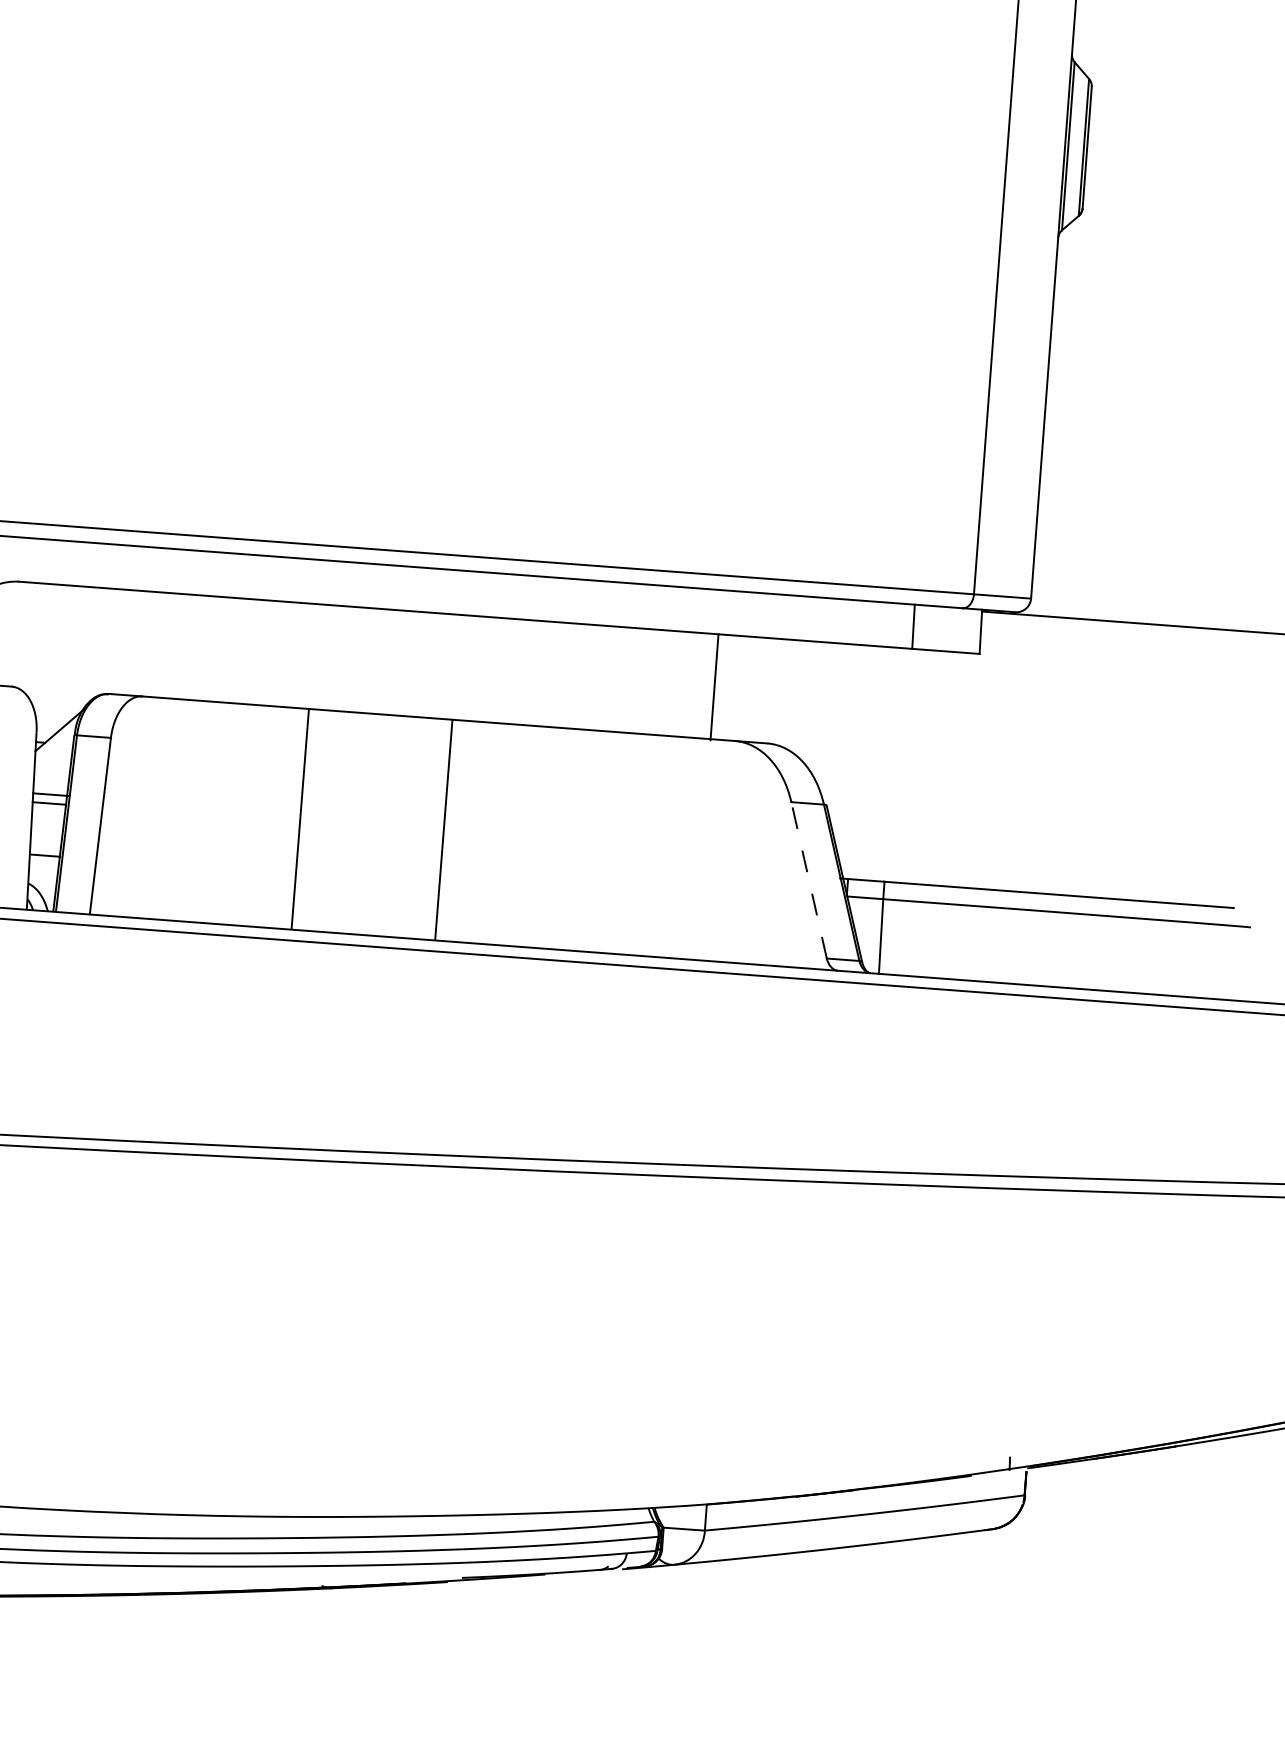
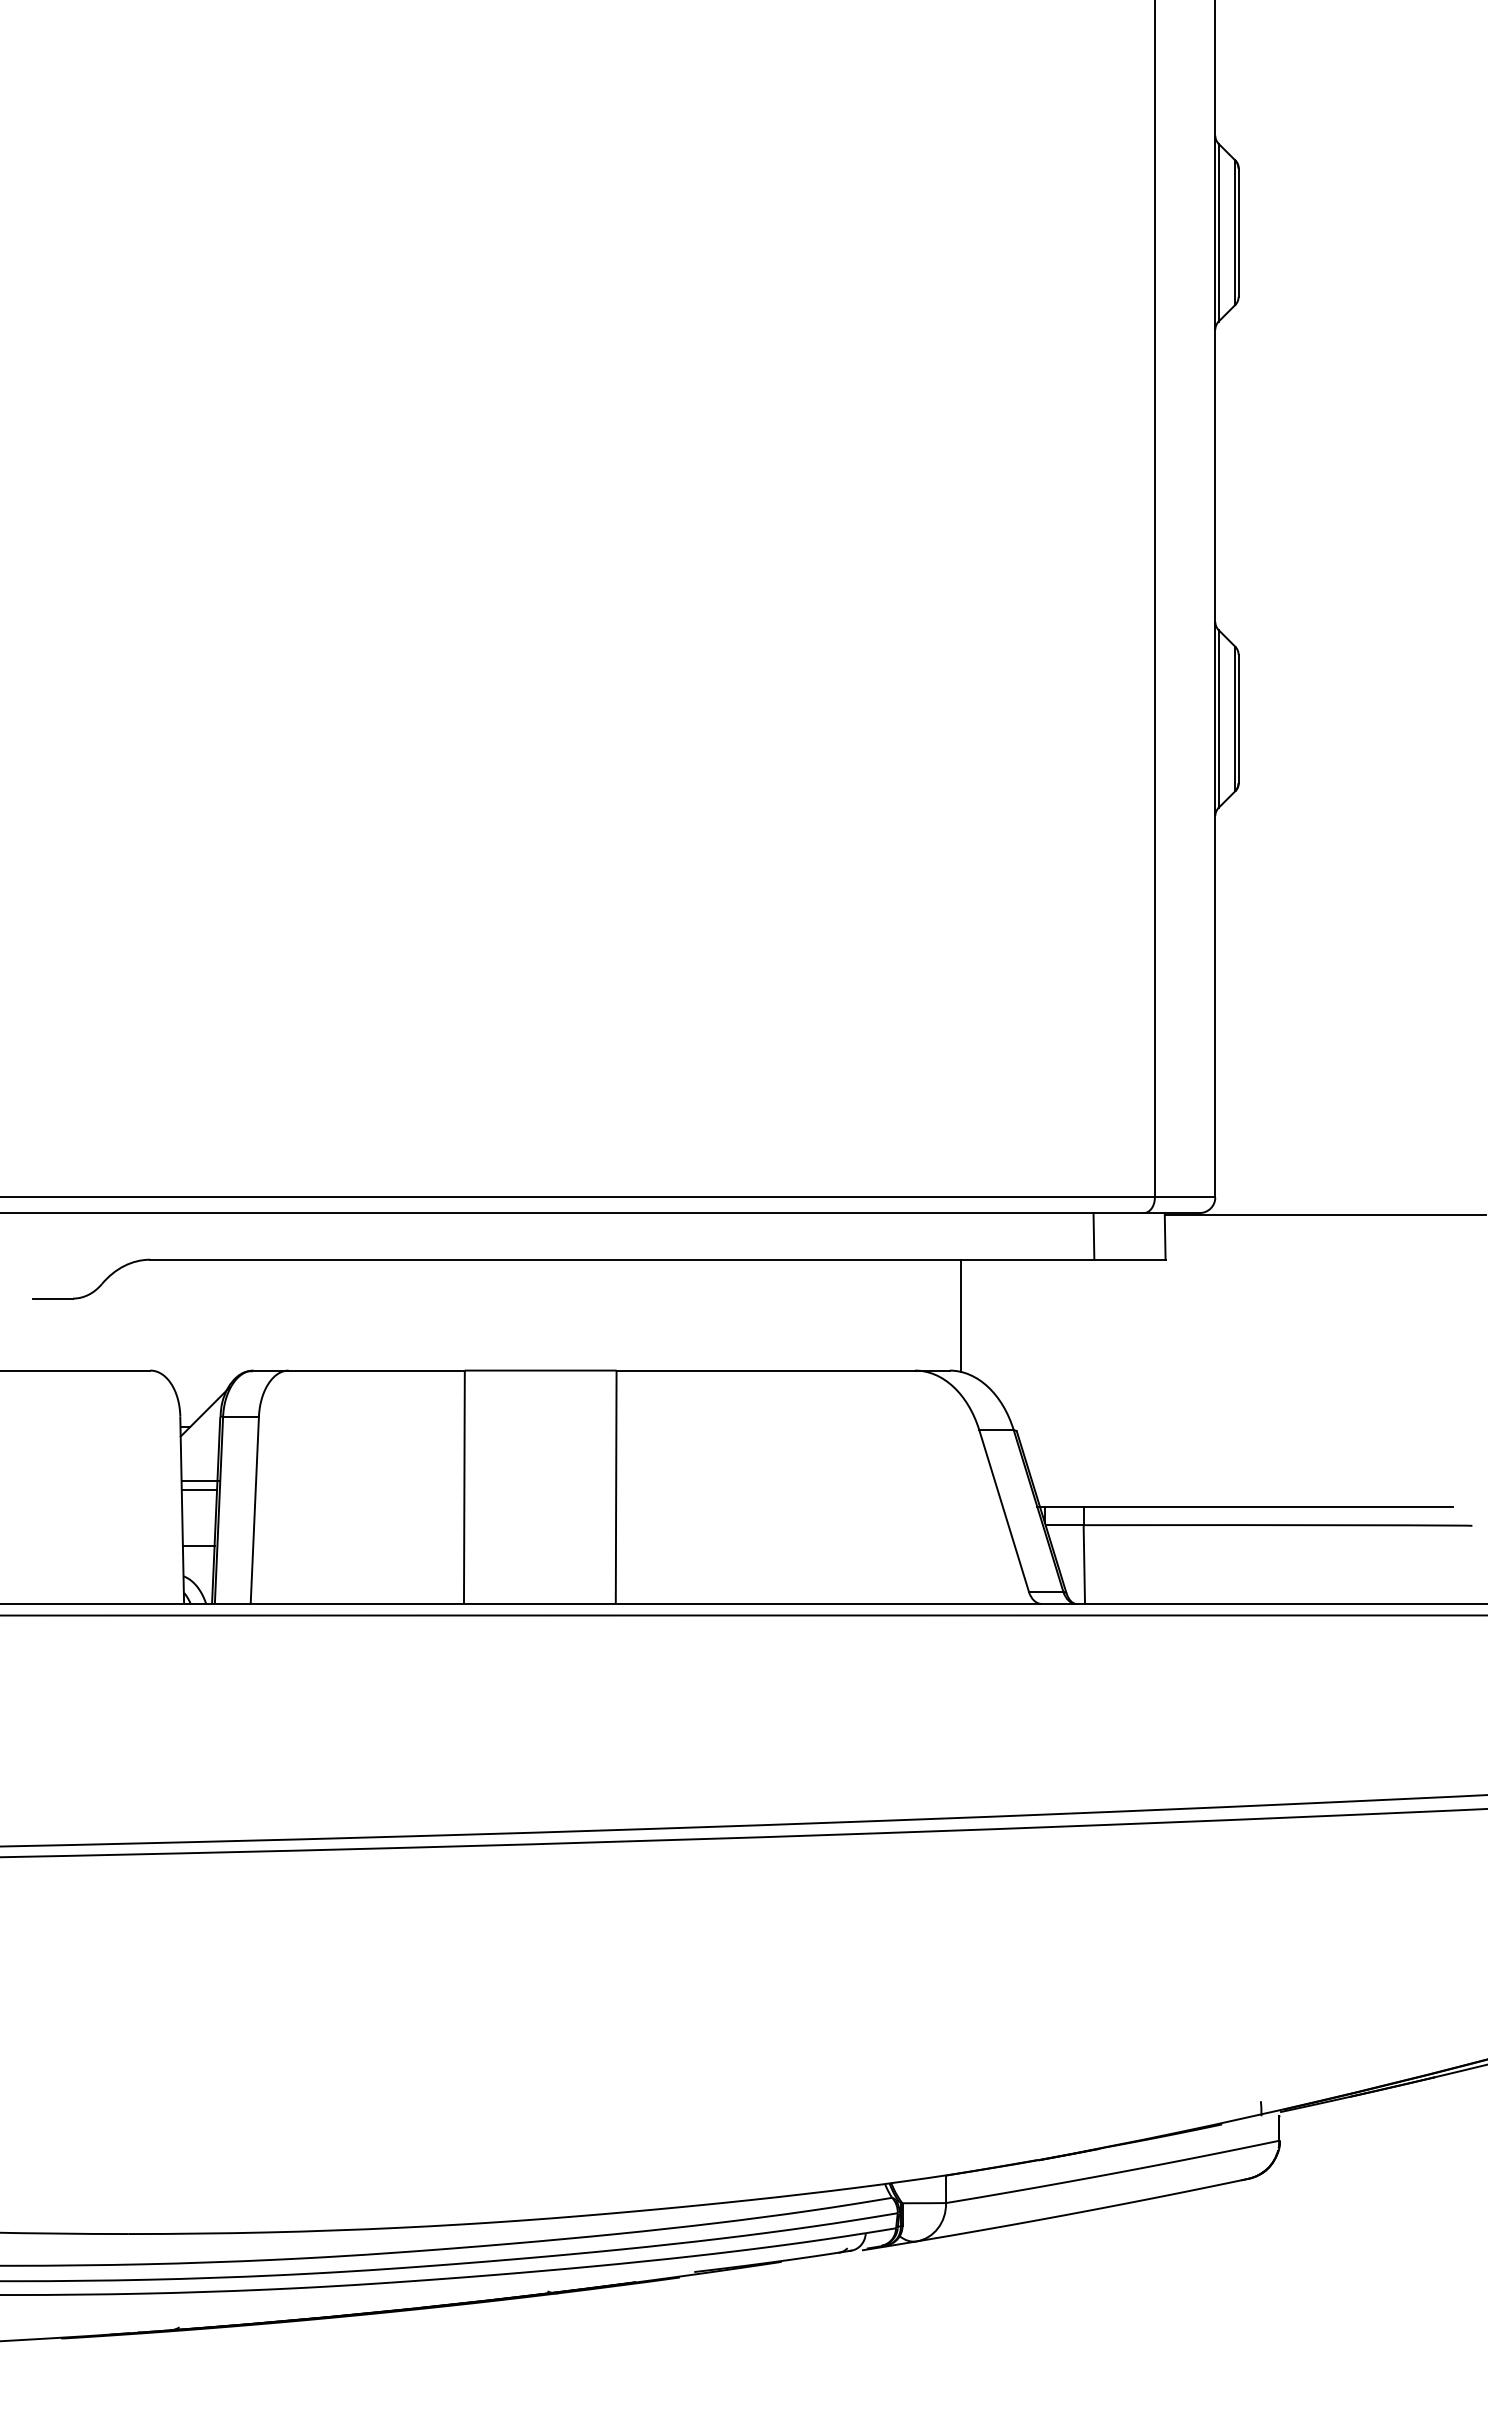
line: (714, 687) -> (960, 1315), moved
line: (809, 880) -> (1004, 1511), dashed -> solid

